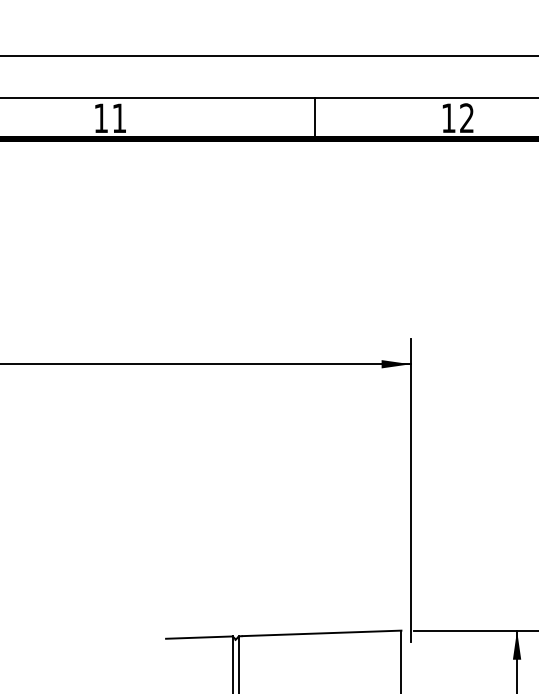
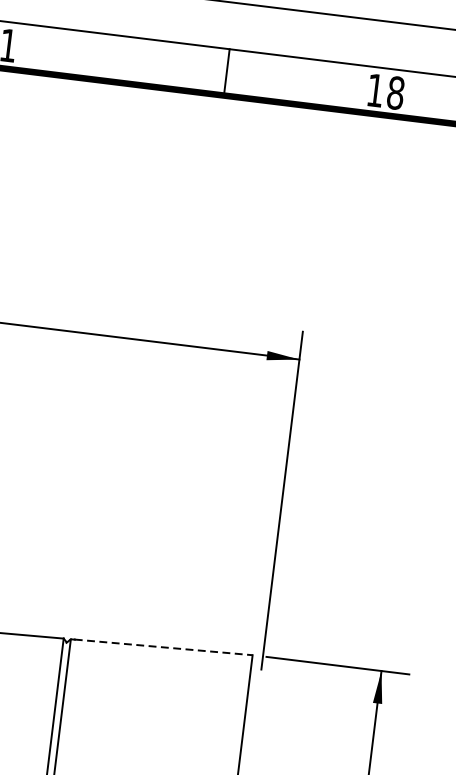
text: (467, 118) -> (396, 93), 12 -> 18
line: (322, 633) -> (164, 647), solid -> dashed

